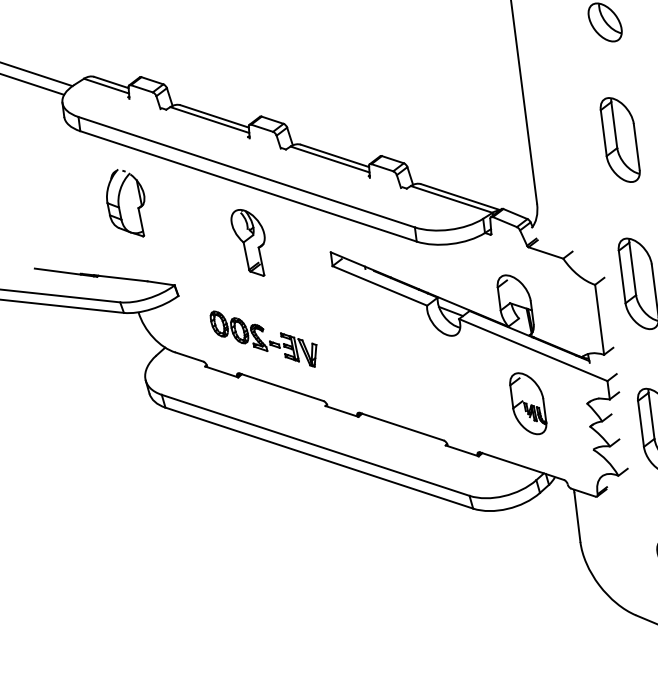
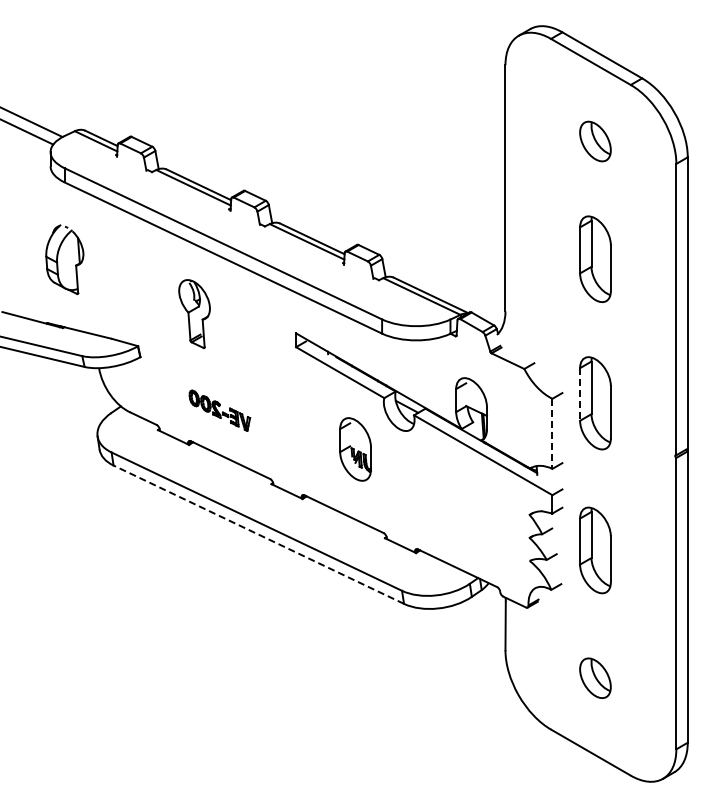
part: (126, 203) -> (64, 259), moved
part: (249, 243) -> (194, 314), moved
line: (622, 276) -> (580, 394), solid -> dashed
line: (599, 320) -> (552, 434), solid -> dashed
part: (264, 339) -> (219, 410), size x0.6
part: (528, 403) -> (355, 449), moved
line: (318, 457) -> (258, 534), solid -> dashed

